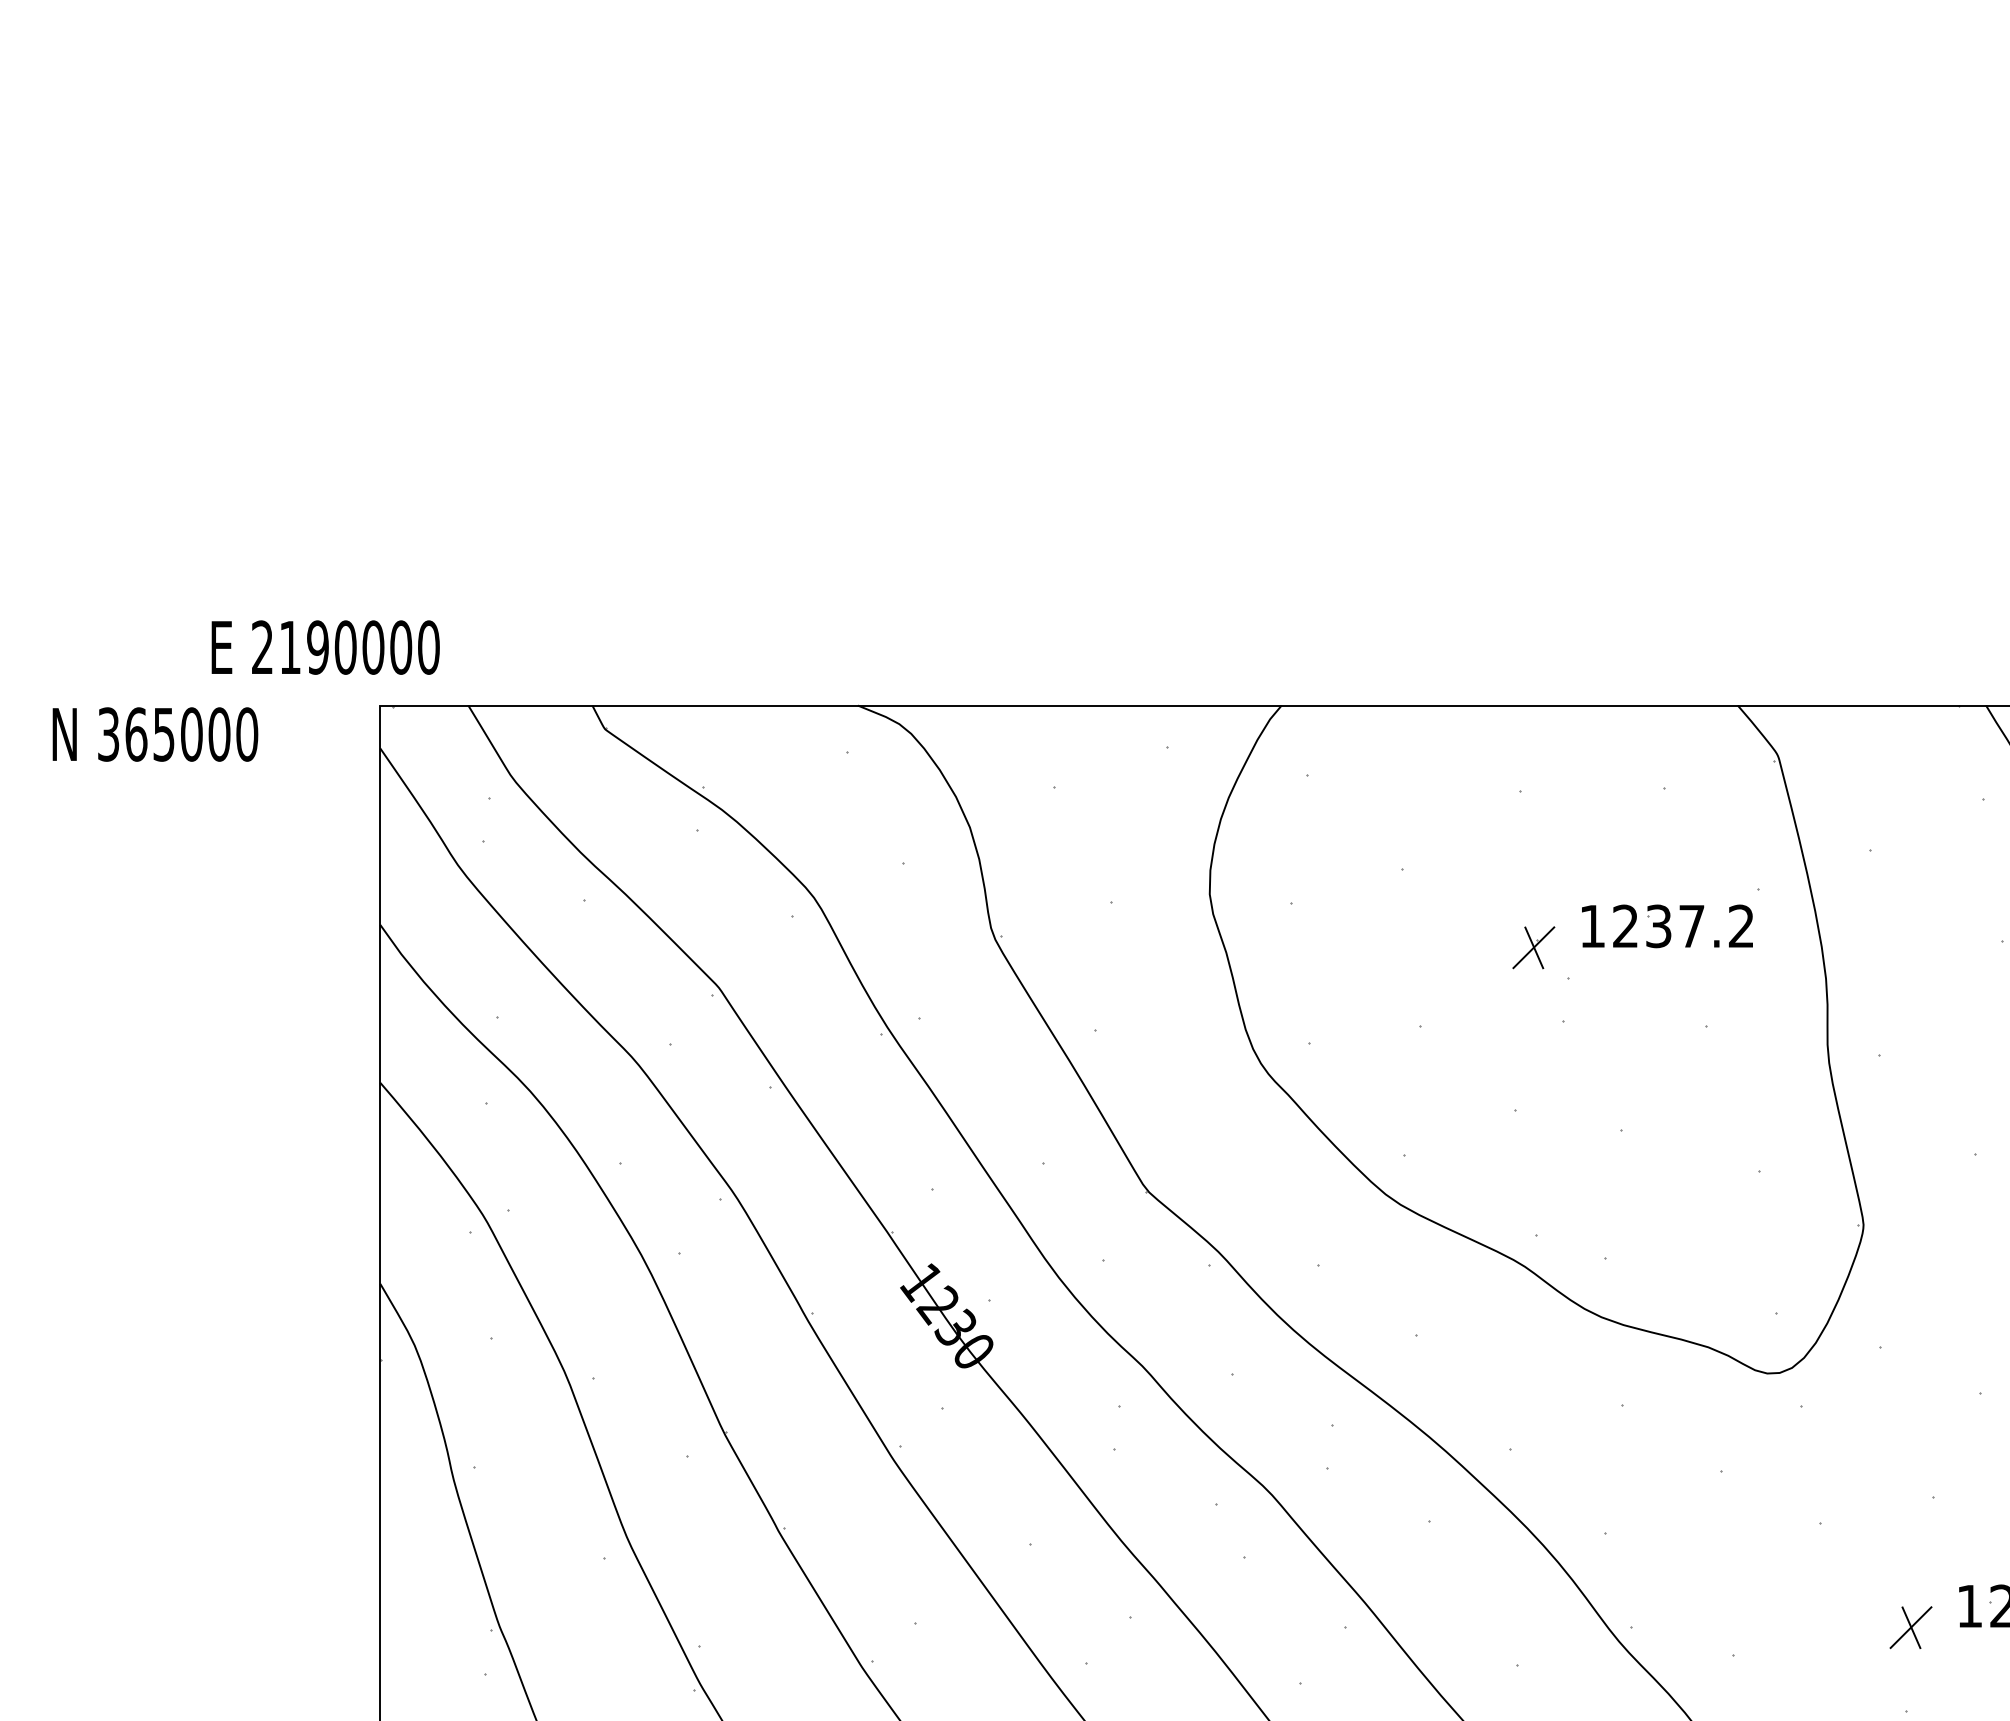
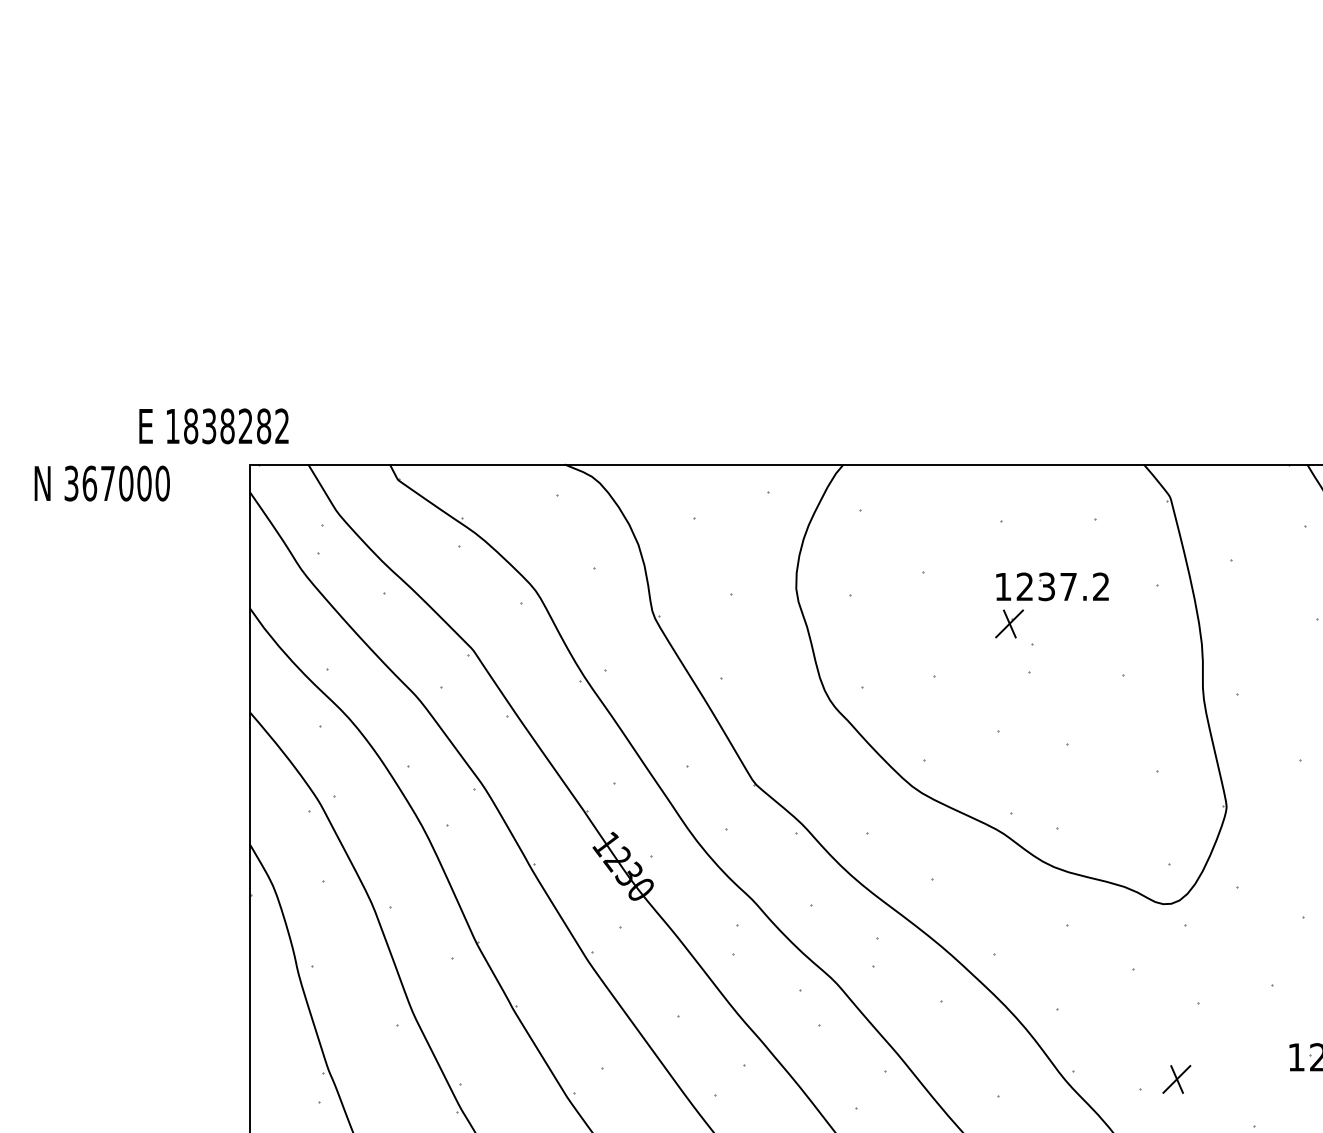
text: (345, 647) -> (227, 426), 2190000 -> 1838282
text: (163, 734) -> (107, 483), 365000 -> 367000
part: (1667, 925) -> (1052, 586), moved
part: (1910, 1627) -> (1176, 1079), moved

